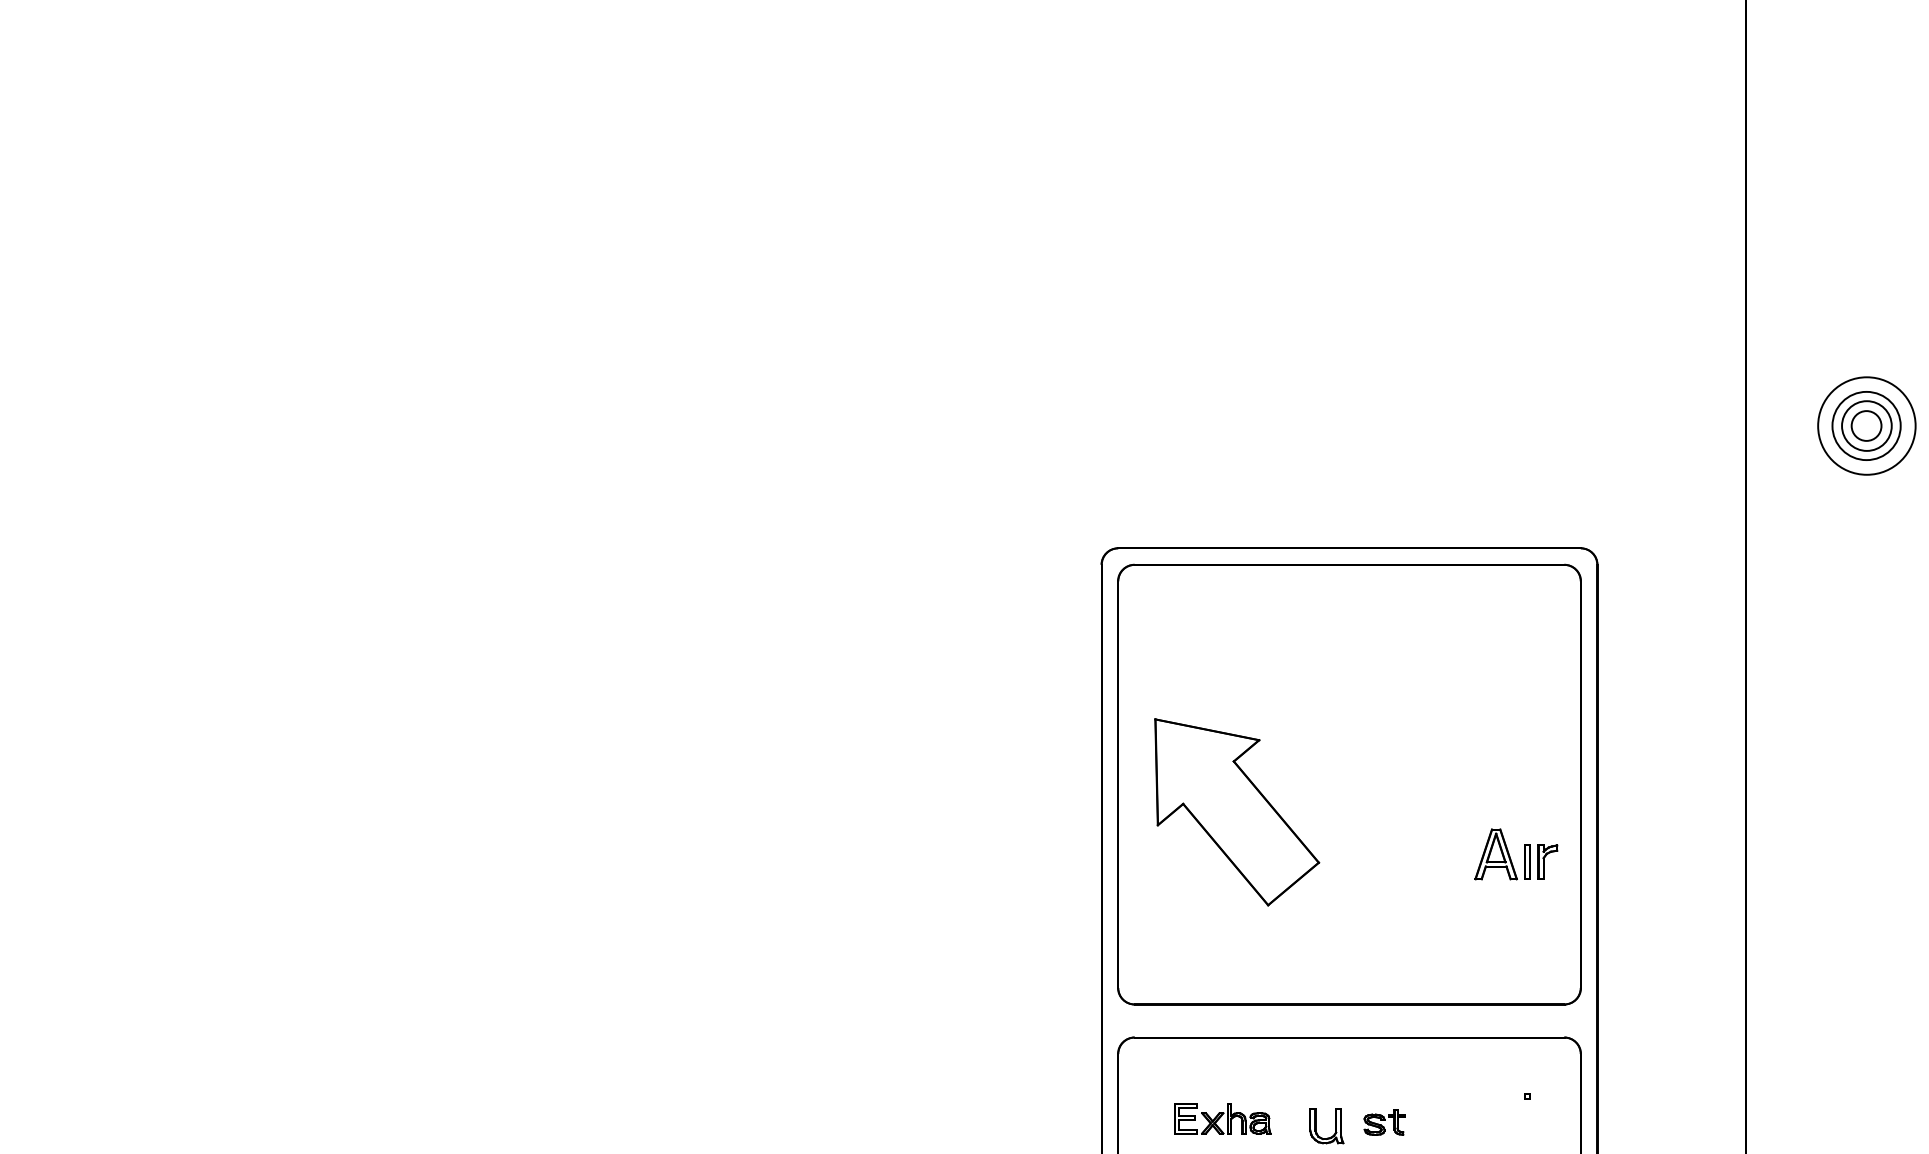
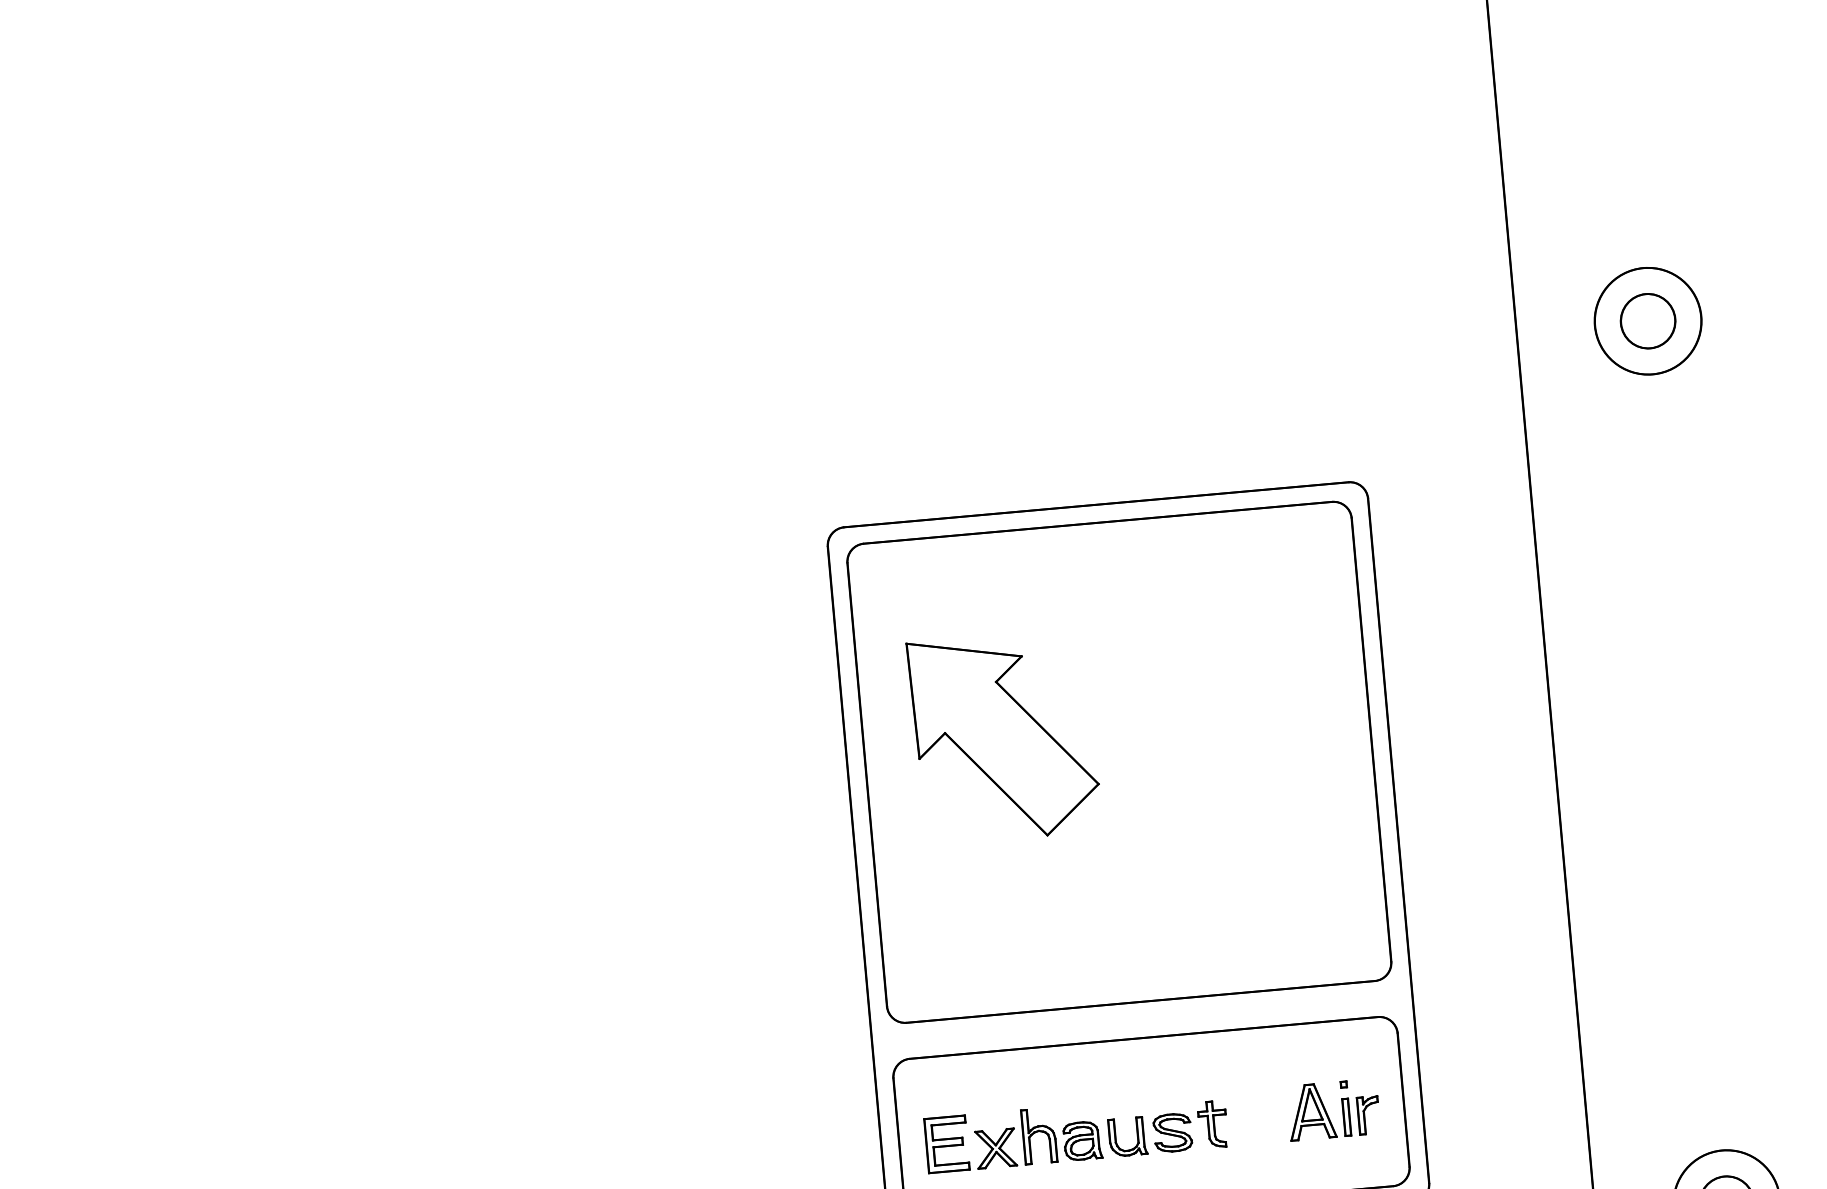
circle: (1866, 425) -> (1647, 320), size x1.43
circle: (1866, 425) -> (1647, 320), size x1.67
part: (1237, 812) -> (1005, 737), moved
part: (1510, 856) -> (1327, 1112), moved
part: (1222, 1118) -> (1013, 1138), size x1.67
part: (1384, 1122) -> (1190, 1127), size x1.67

